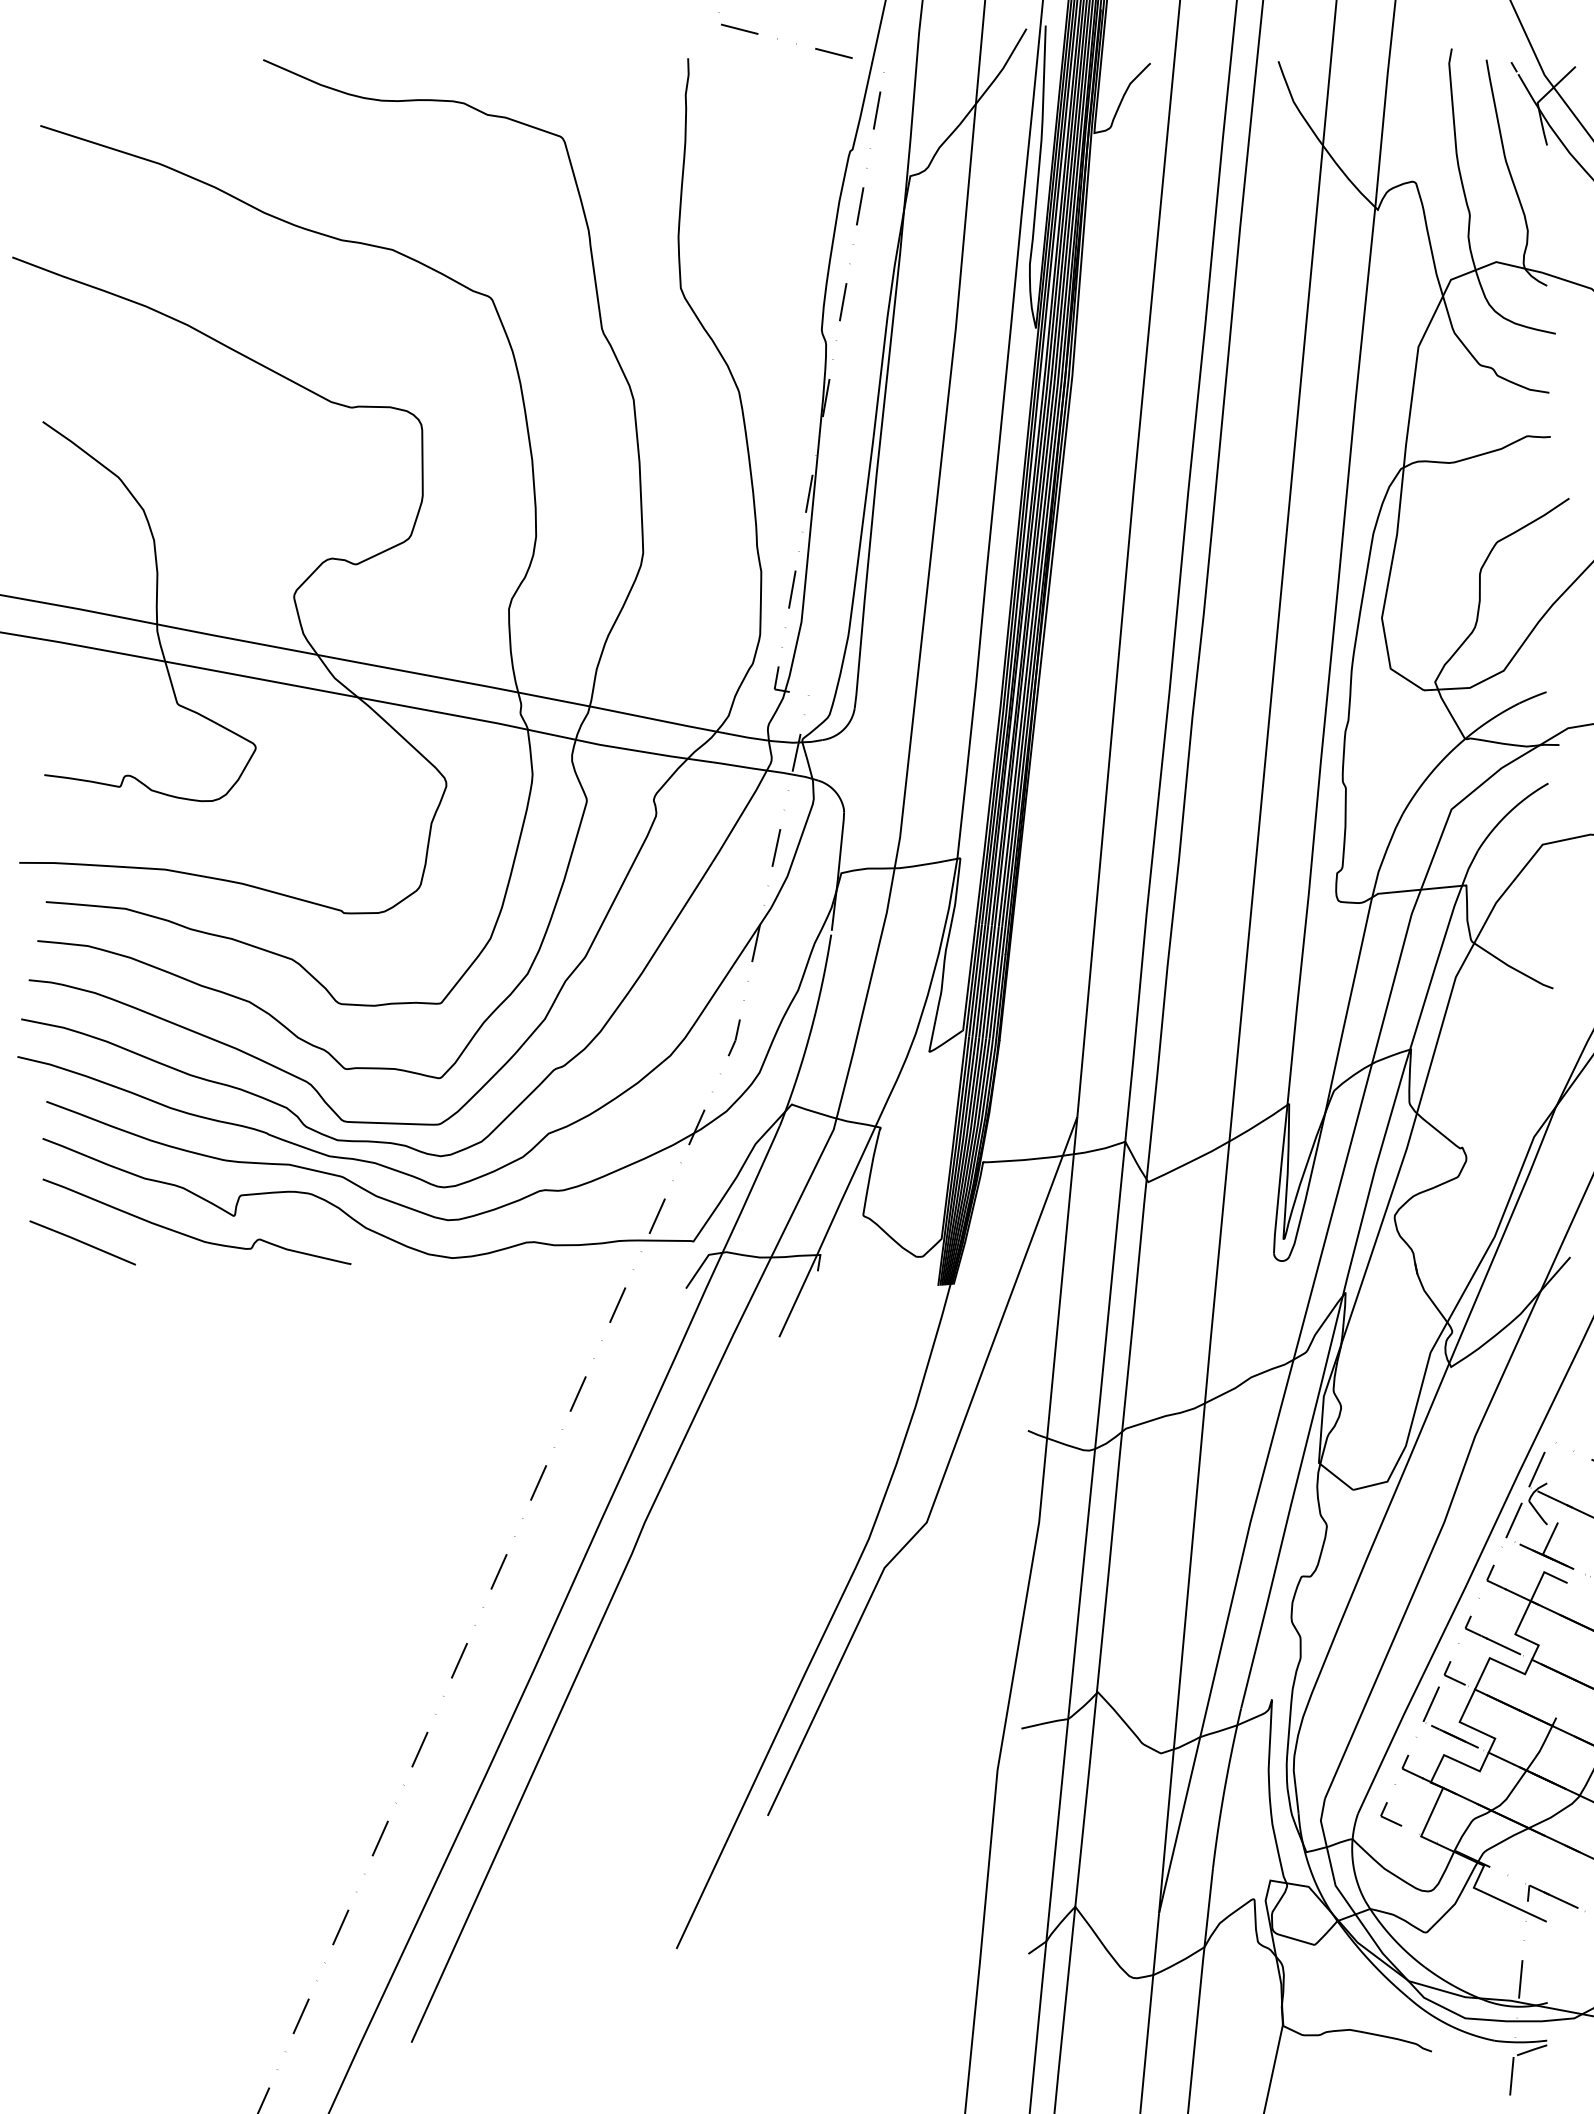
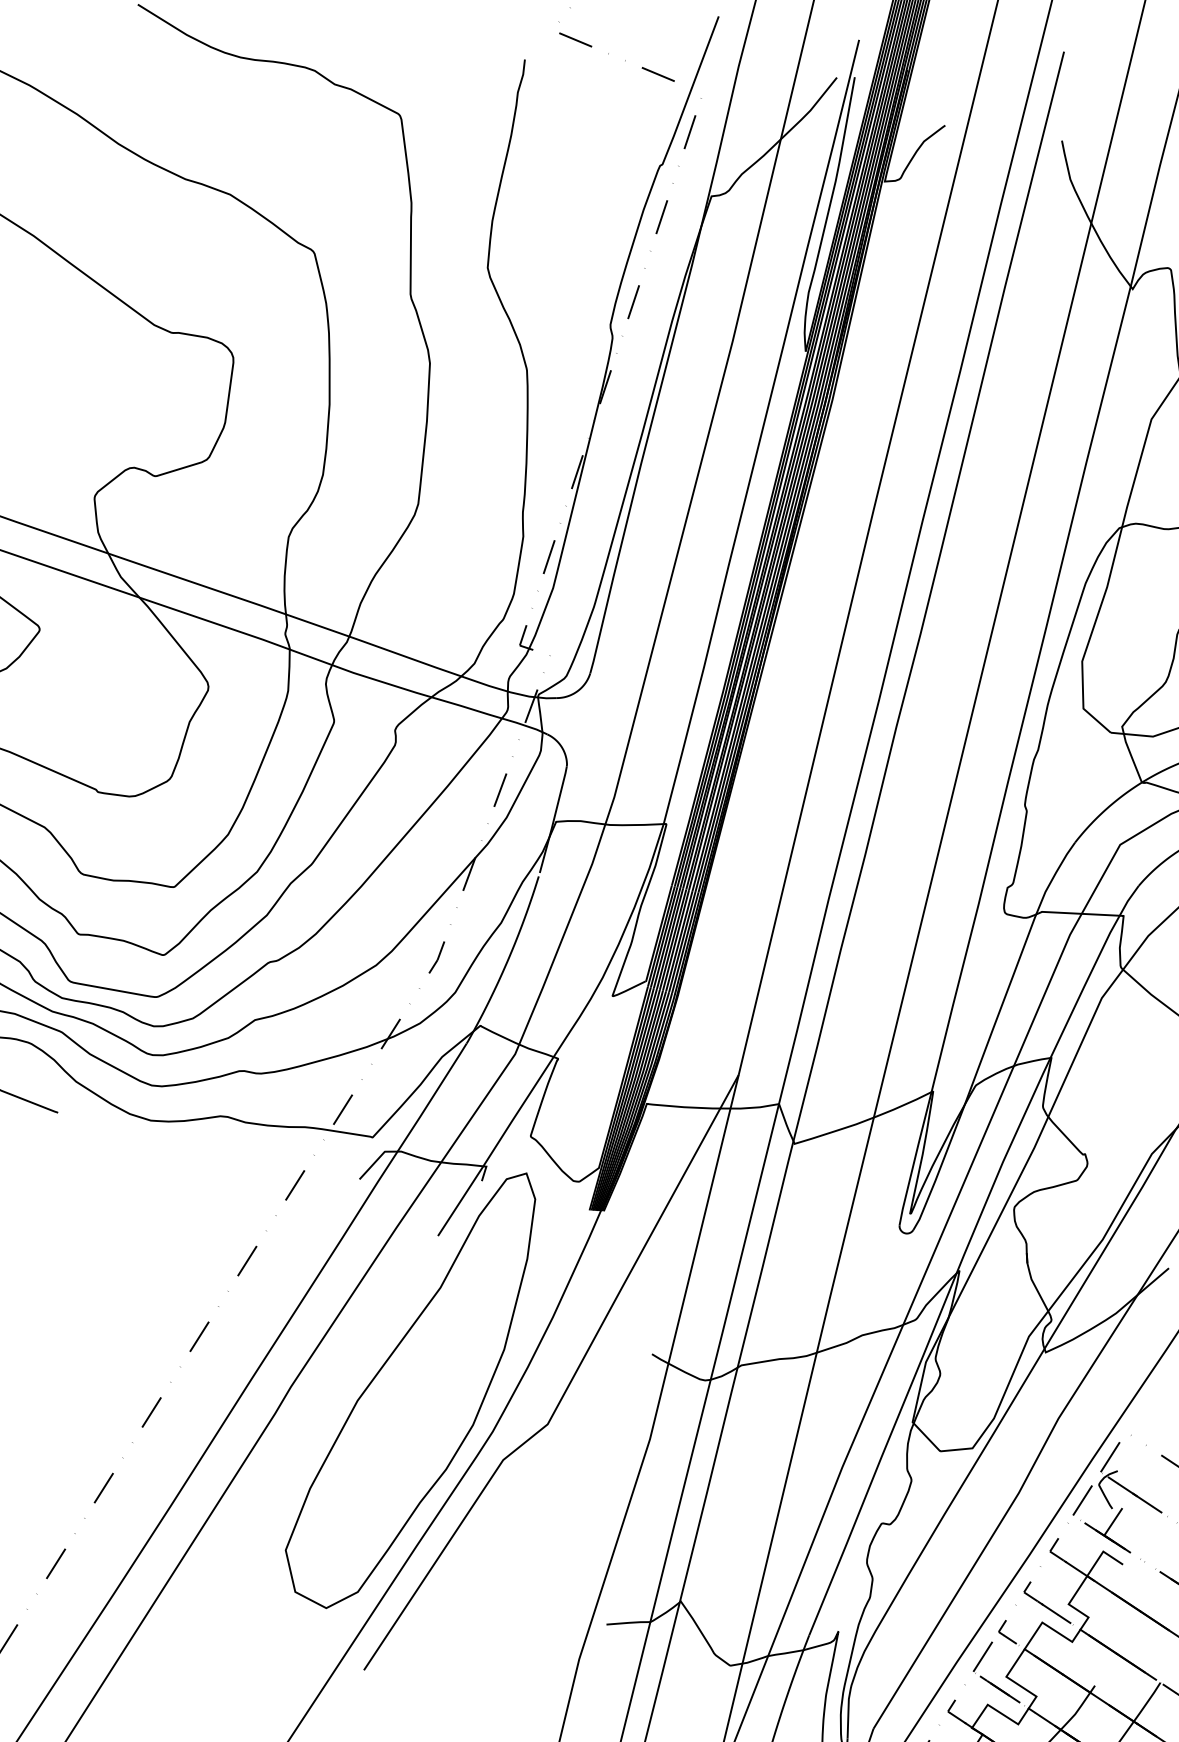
part: (771, 1505) -> (408, 1388), added

